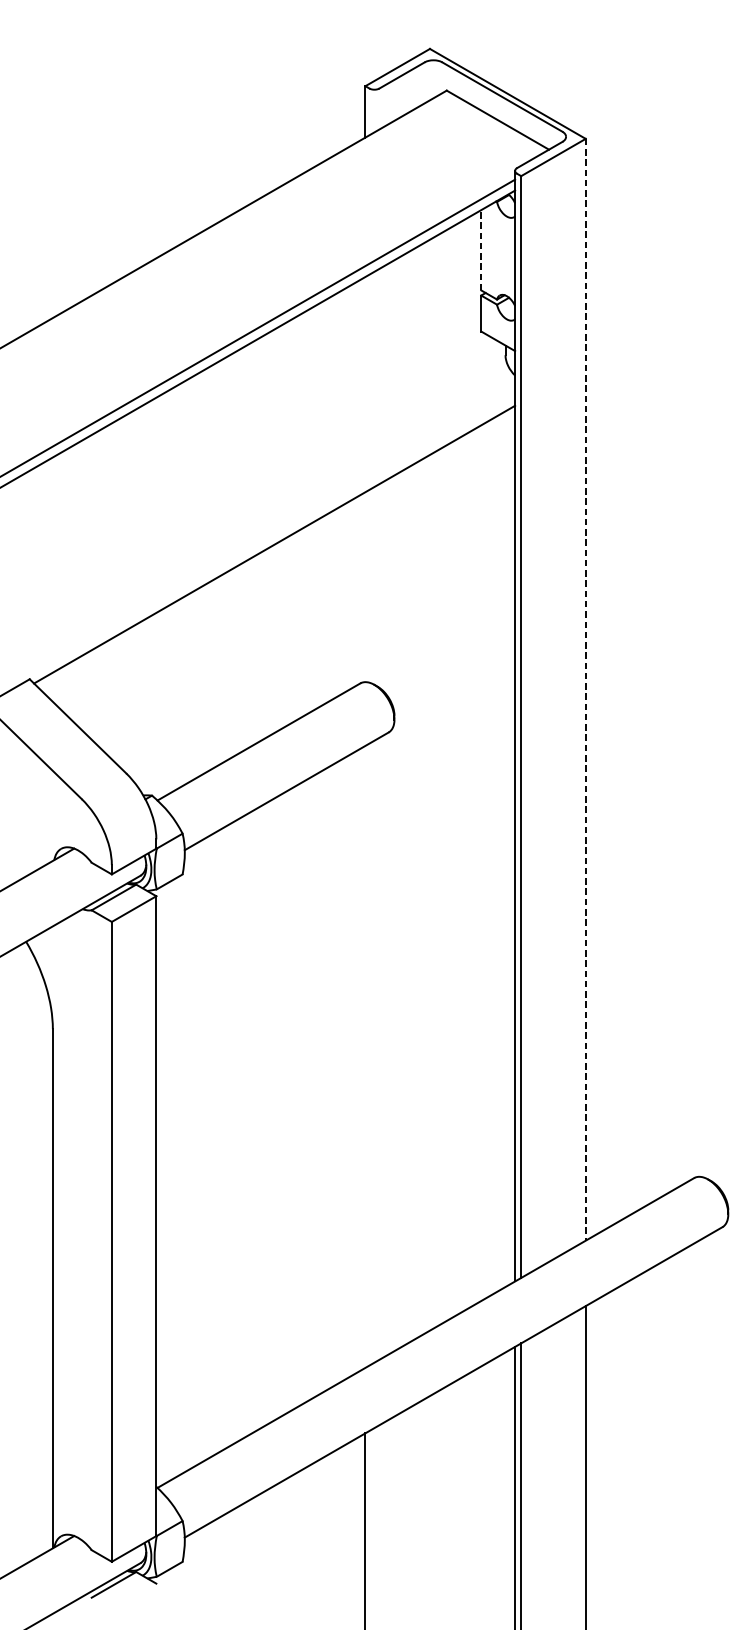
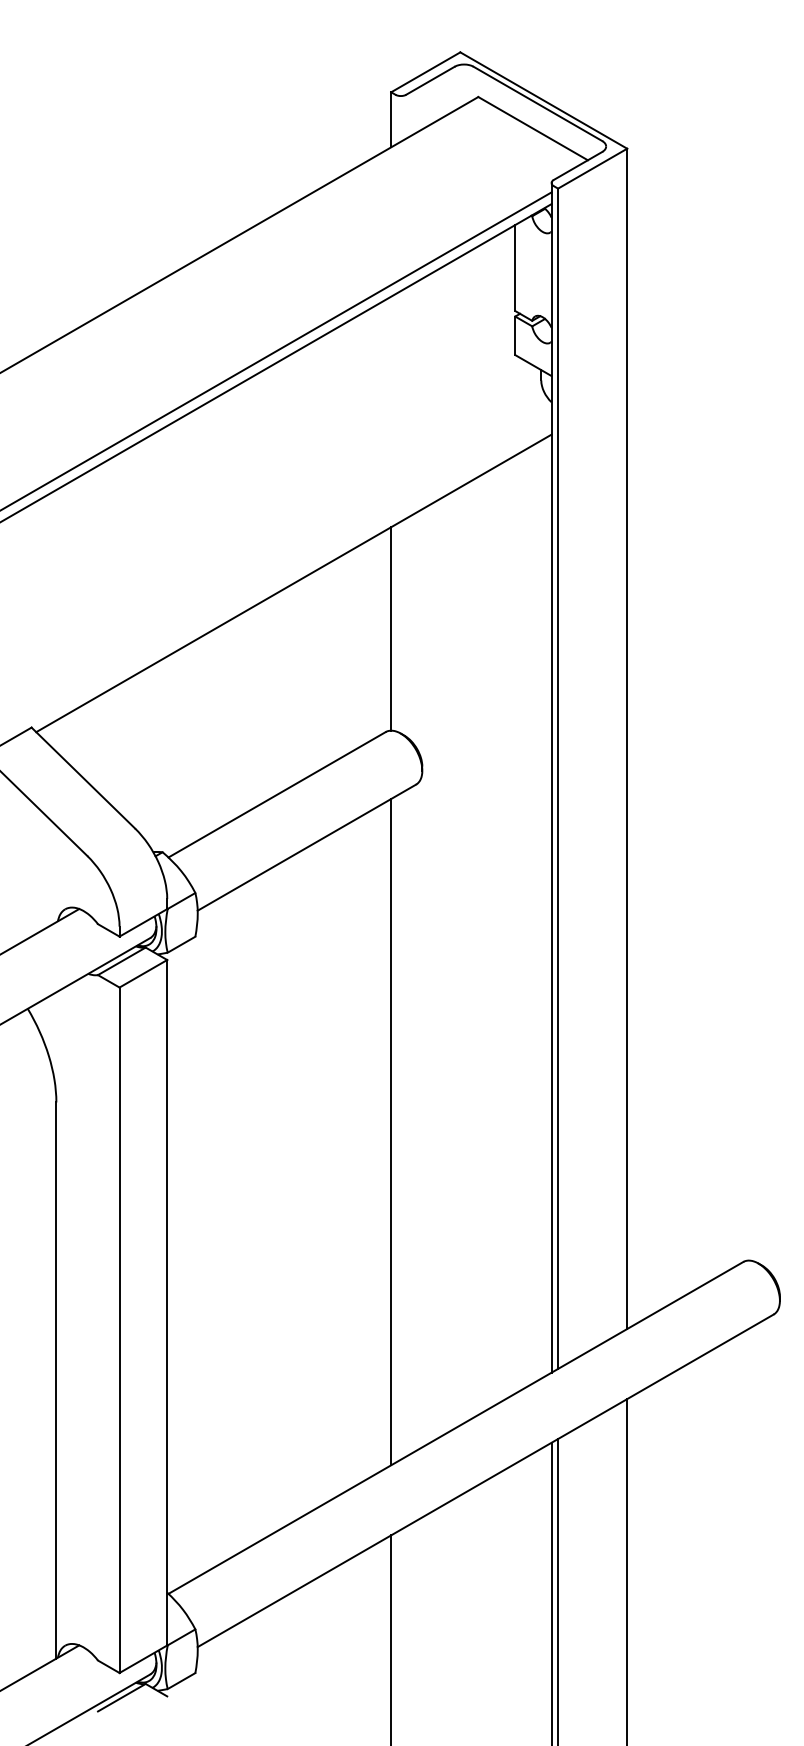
line: (481, 249) -> (515, 267), dashed -> solid
line: (365, 586) -> (391, 628), added
line: (586, 690) -> (627, 739), dashed -> solid
line: (365, 1057) -> (391, 1132), added

